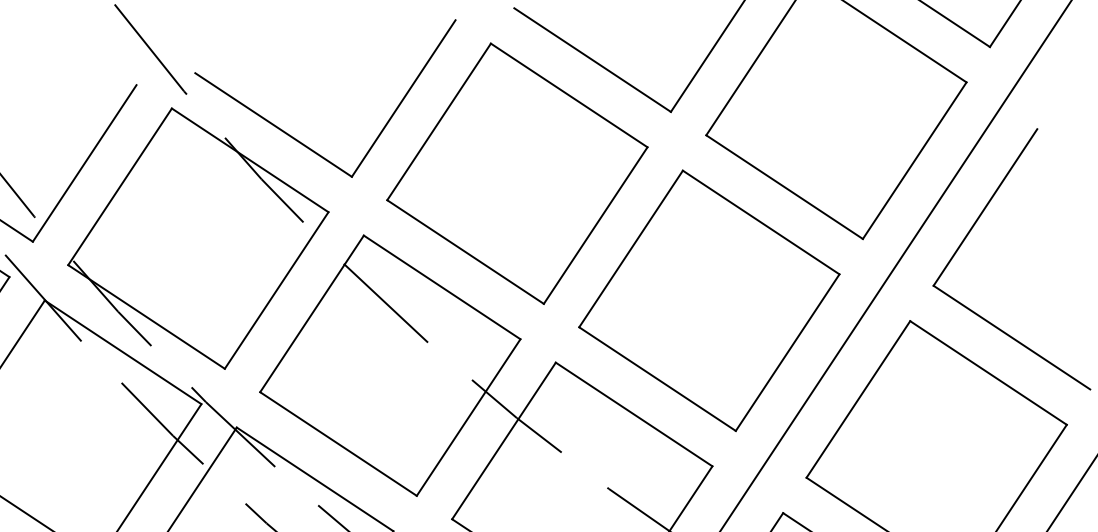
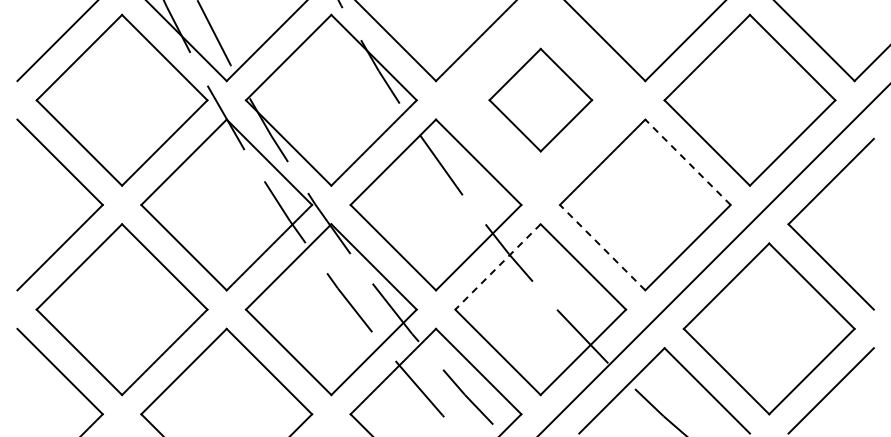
part: (516, 172) -> (540, 99), size x0.6
line: (760, 221) -> (687, 161), solid -> dashed
line: (657, 378) -> (602, 247), solid -> dashed
line: (503, 441) -> (497, 267), solid -> dashed

